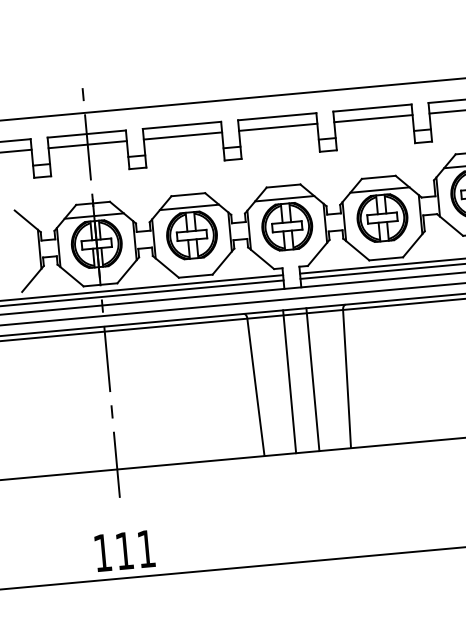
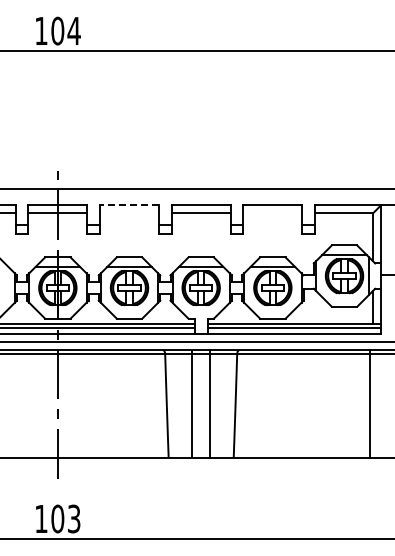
line: (372, 119) -> (272, 213), removed
line: (182, 125) -> (129, 205), solid -> dashed
line: (182, 136) -> (129, 213), removed
text: (134, 549) -> (65, 518), 111 -> 103

